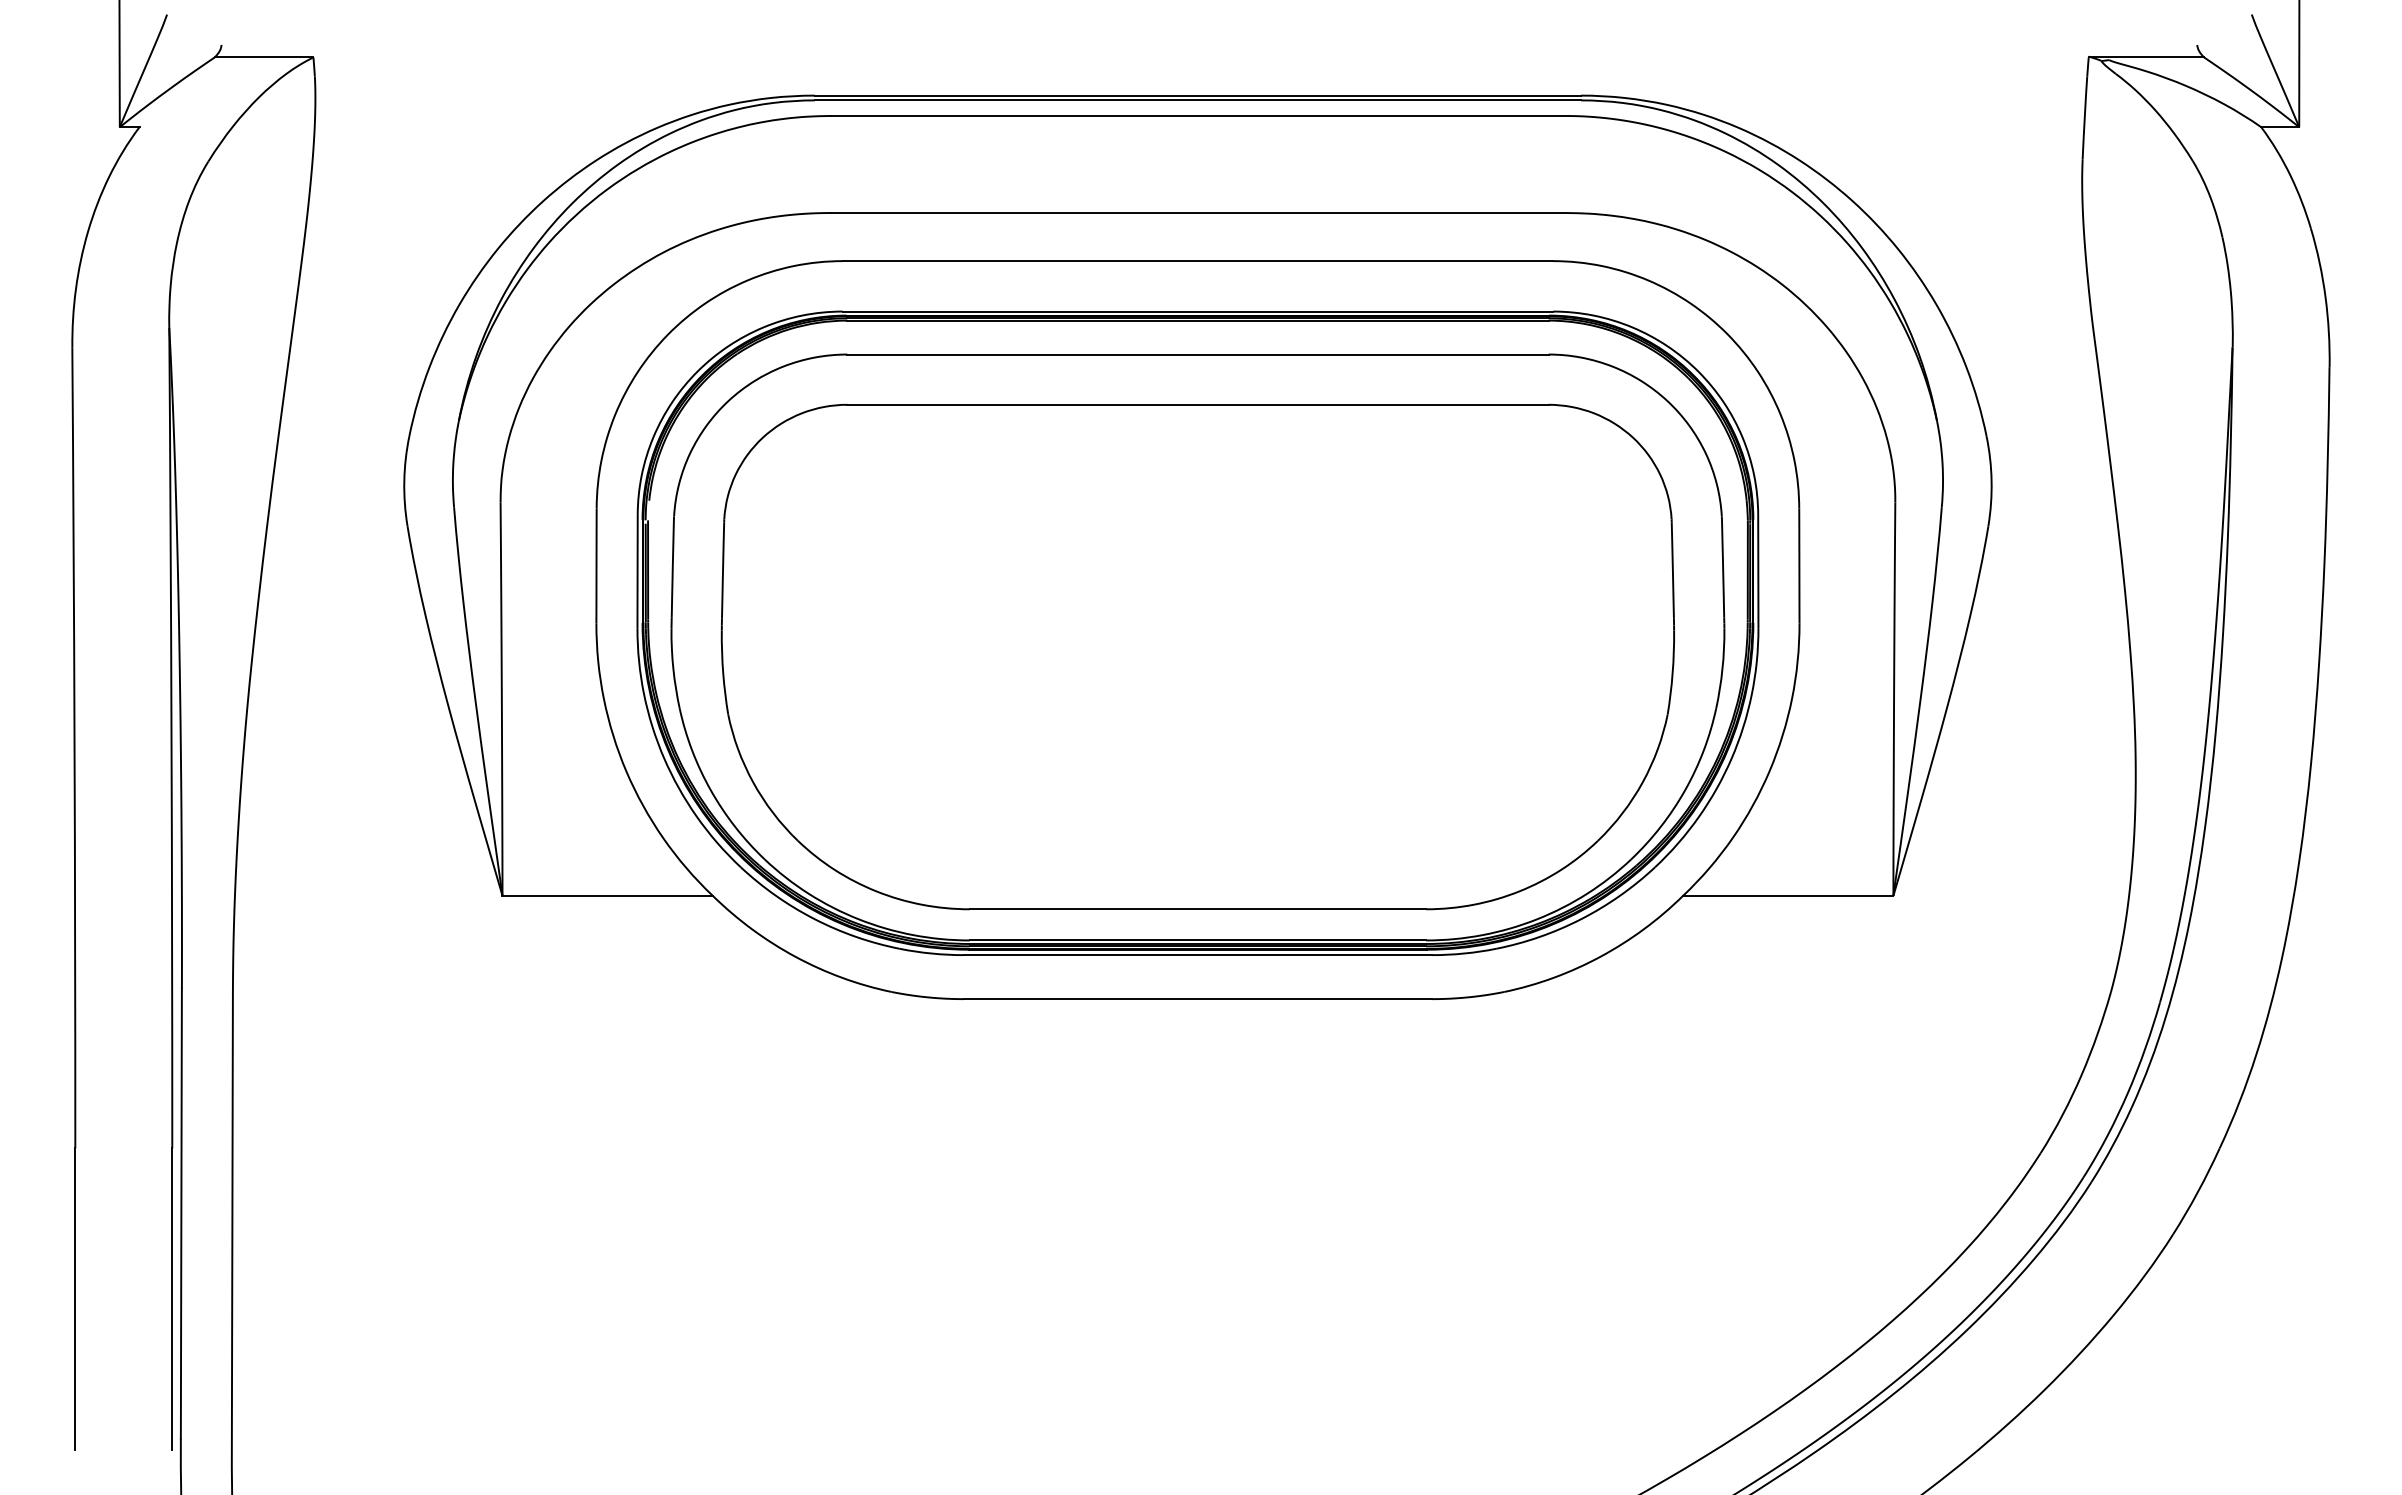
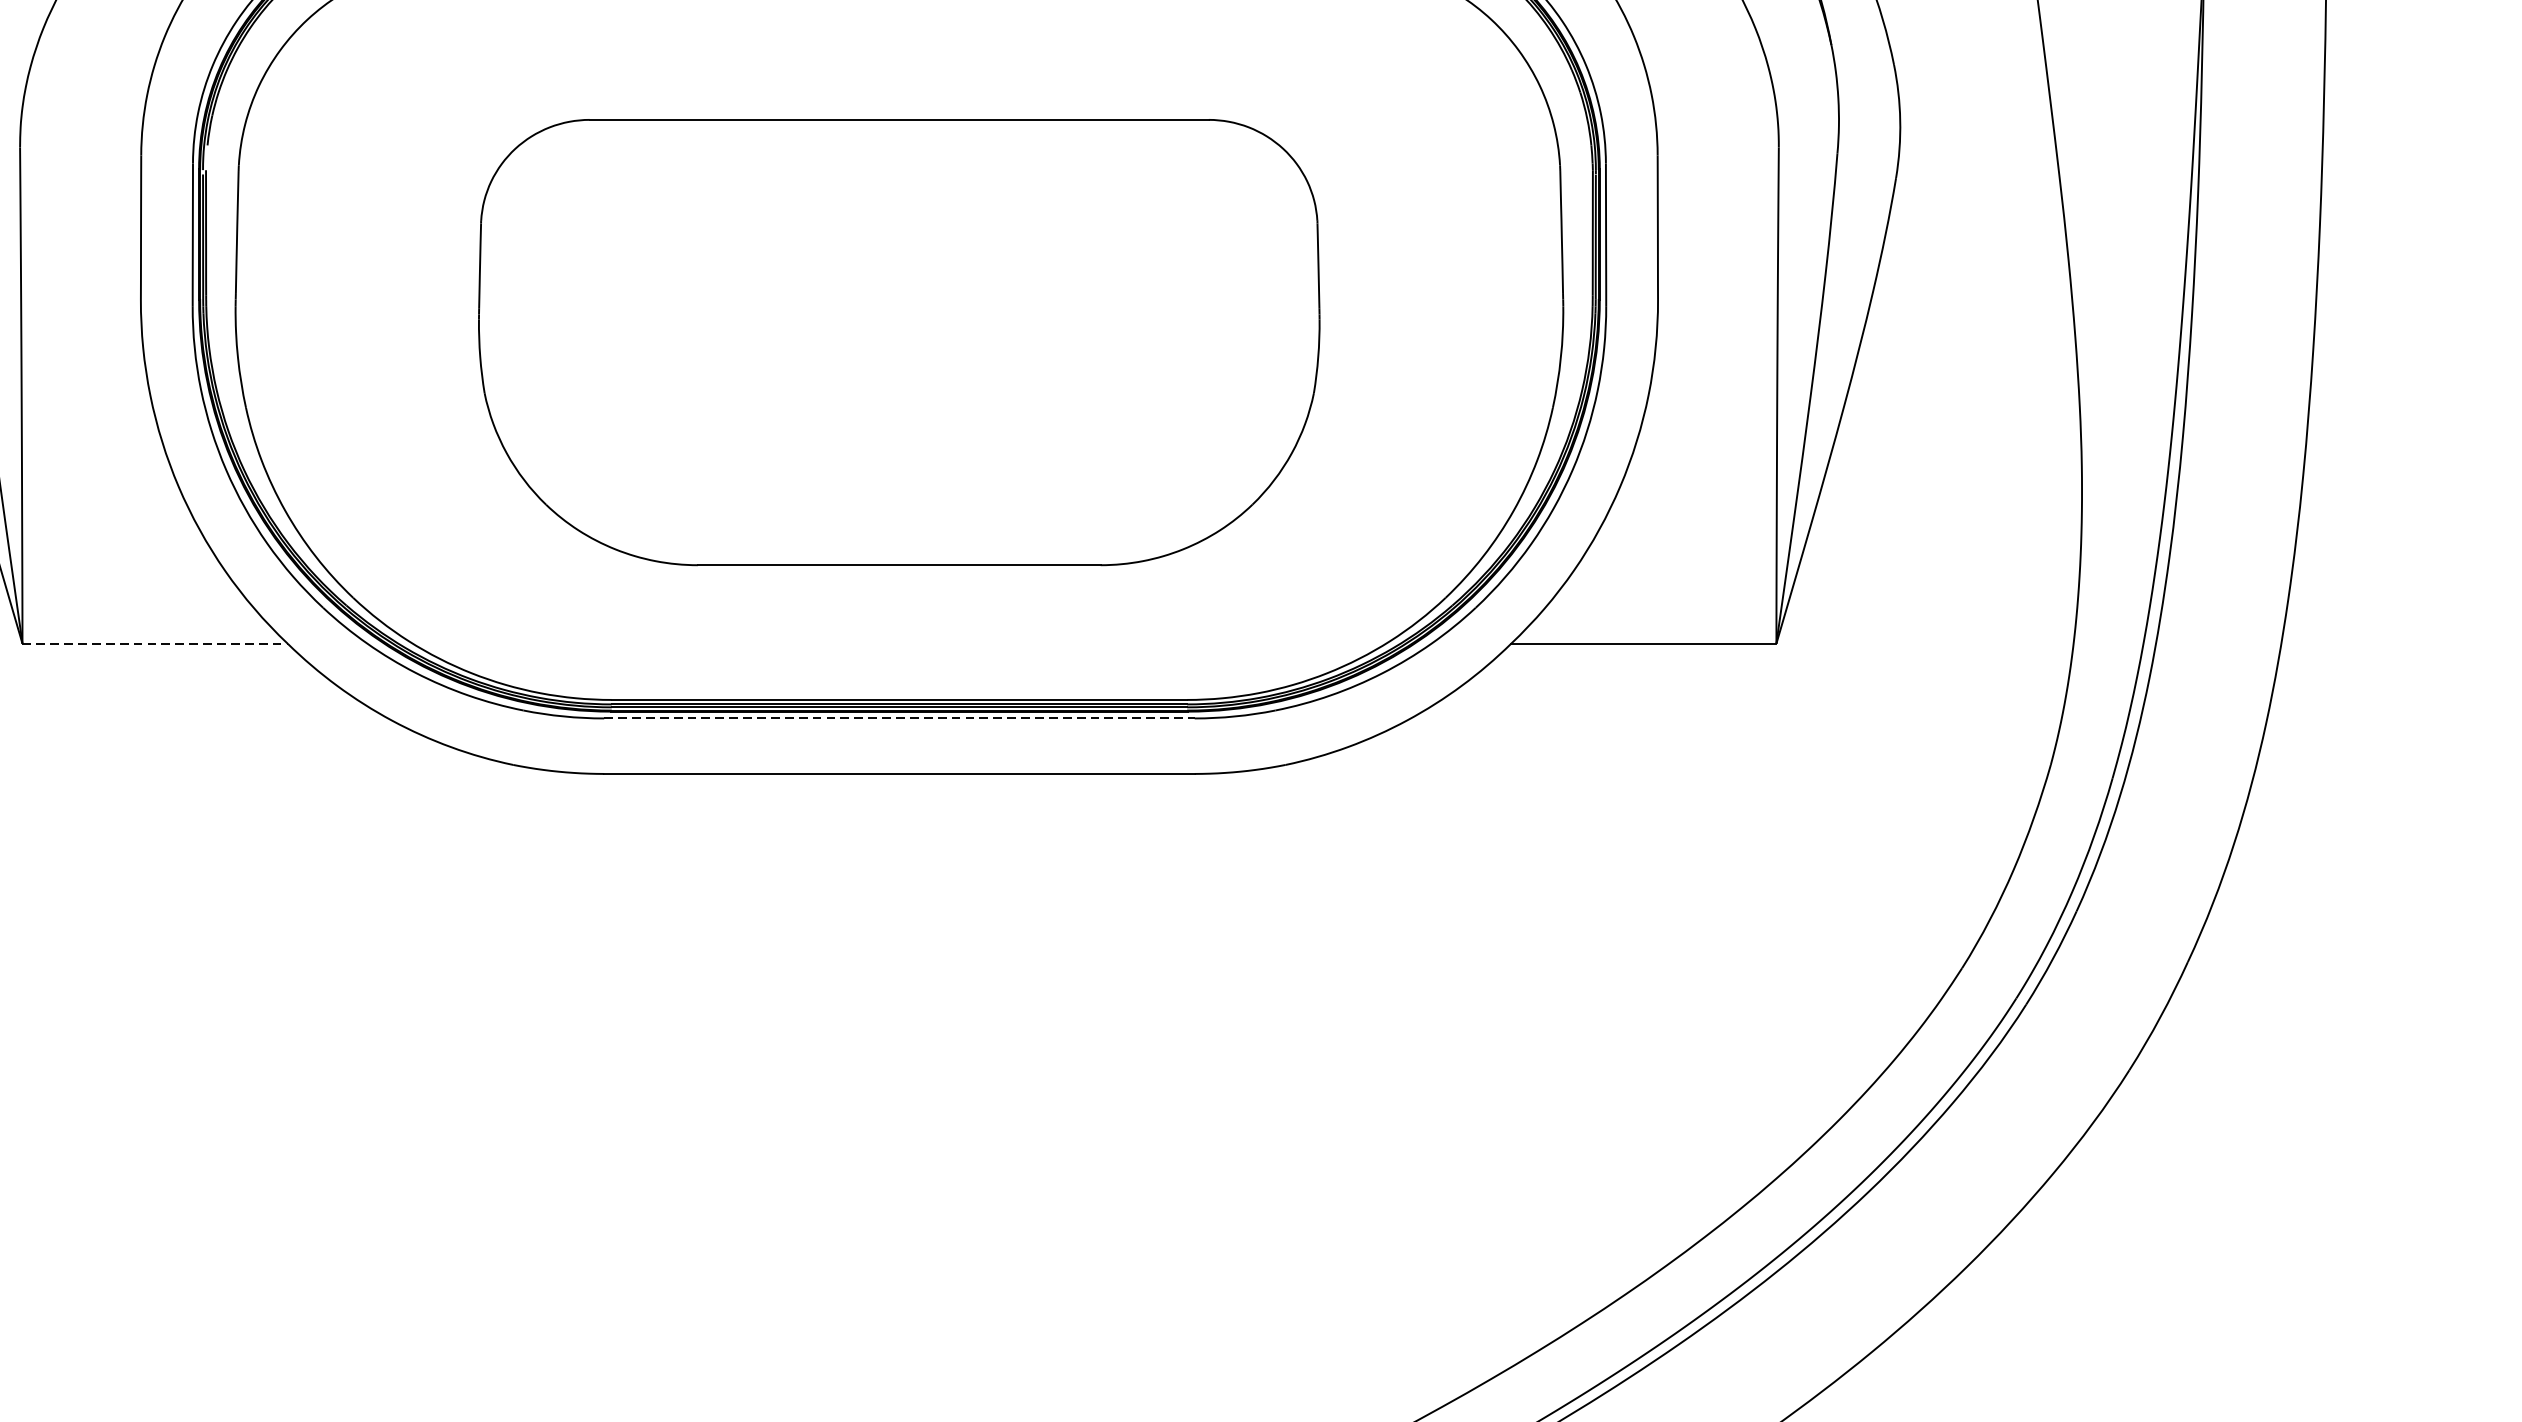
part: (1197, 656) -> (898, 341), size x0.7
line: (608, 895) -> (156, 643), solid -> dashed
line: (1198, 955) -> (900, 718), solid -> dashed

